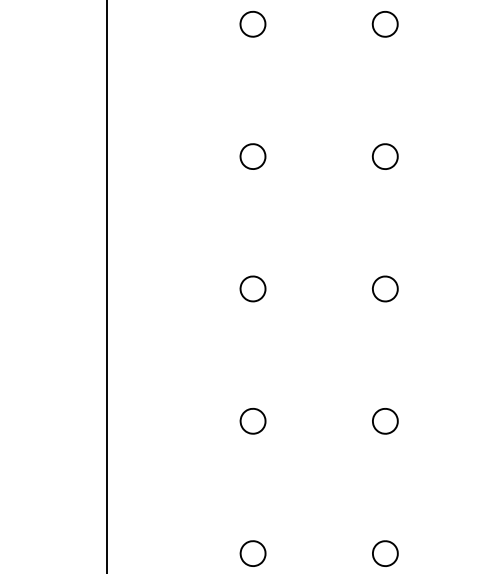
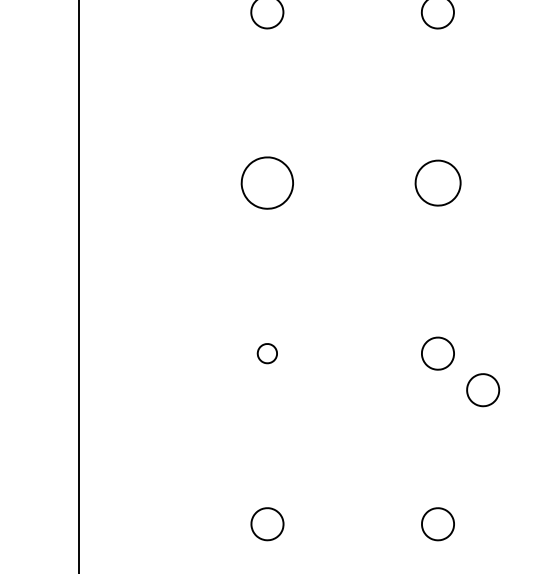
part: (252, 156) -> (266, 182), size x1.6
part: (384, 156) -> (436, 182), size x1.4
part: (252, 288) -> (266, 353), size x0.6
part: (420, 317) -> (483, 390), added

